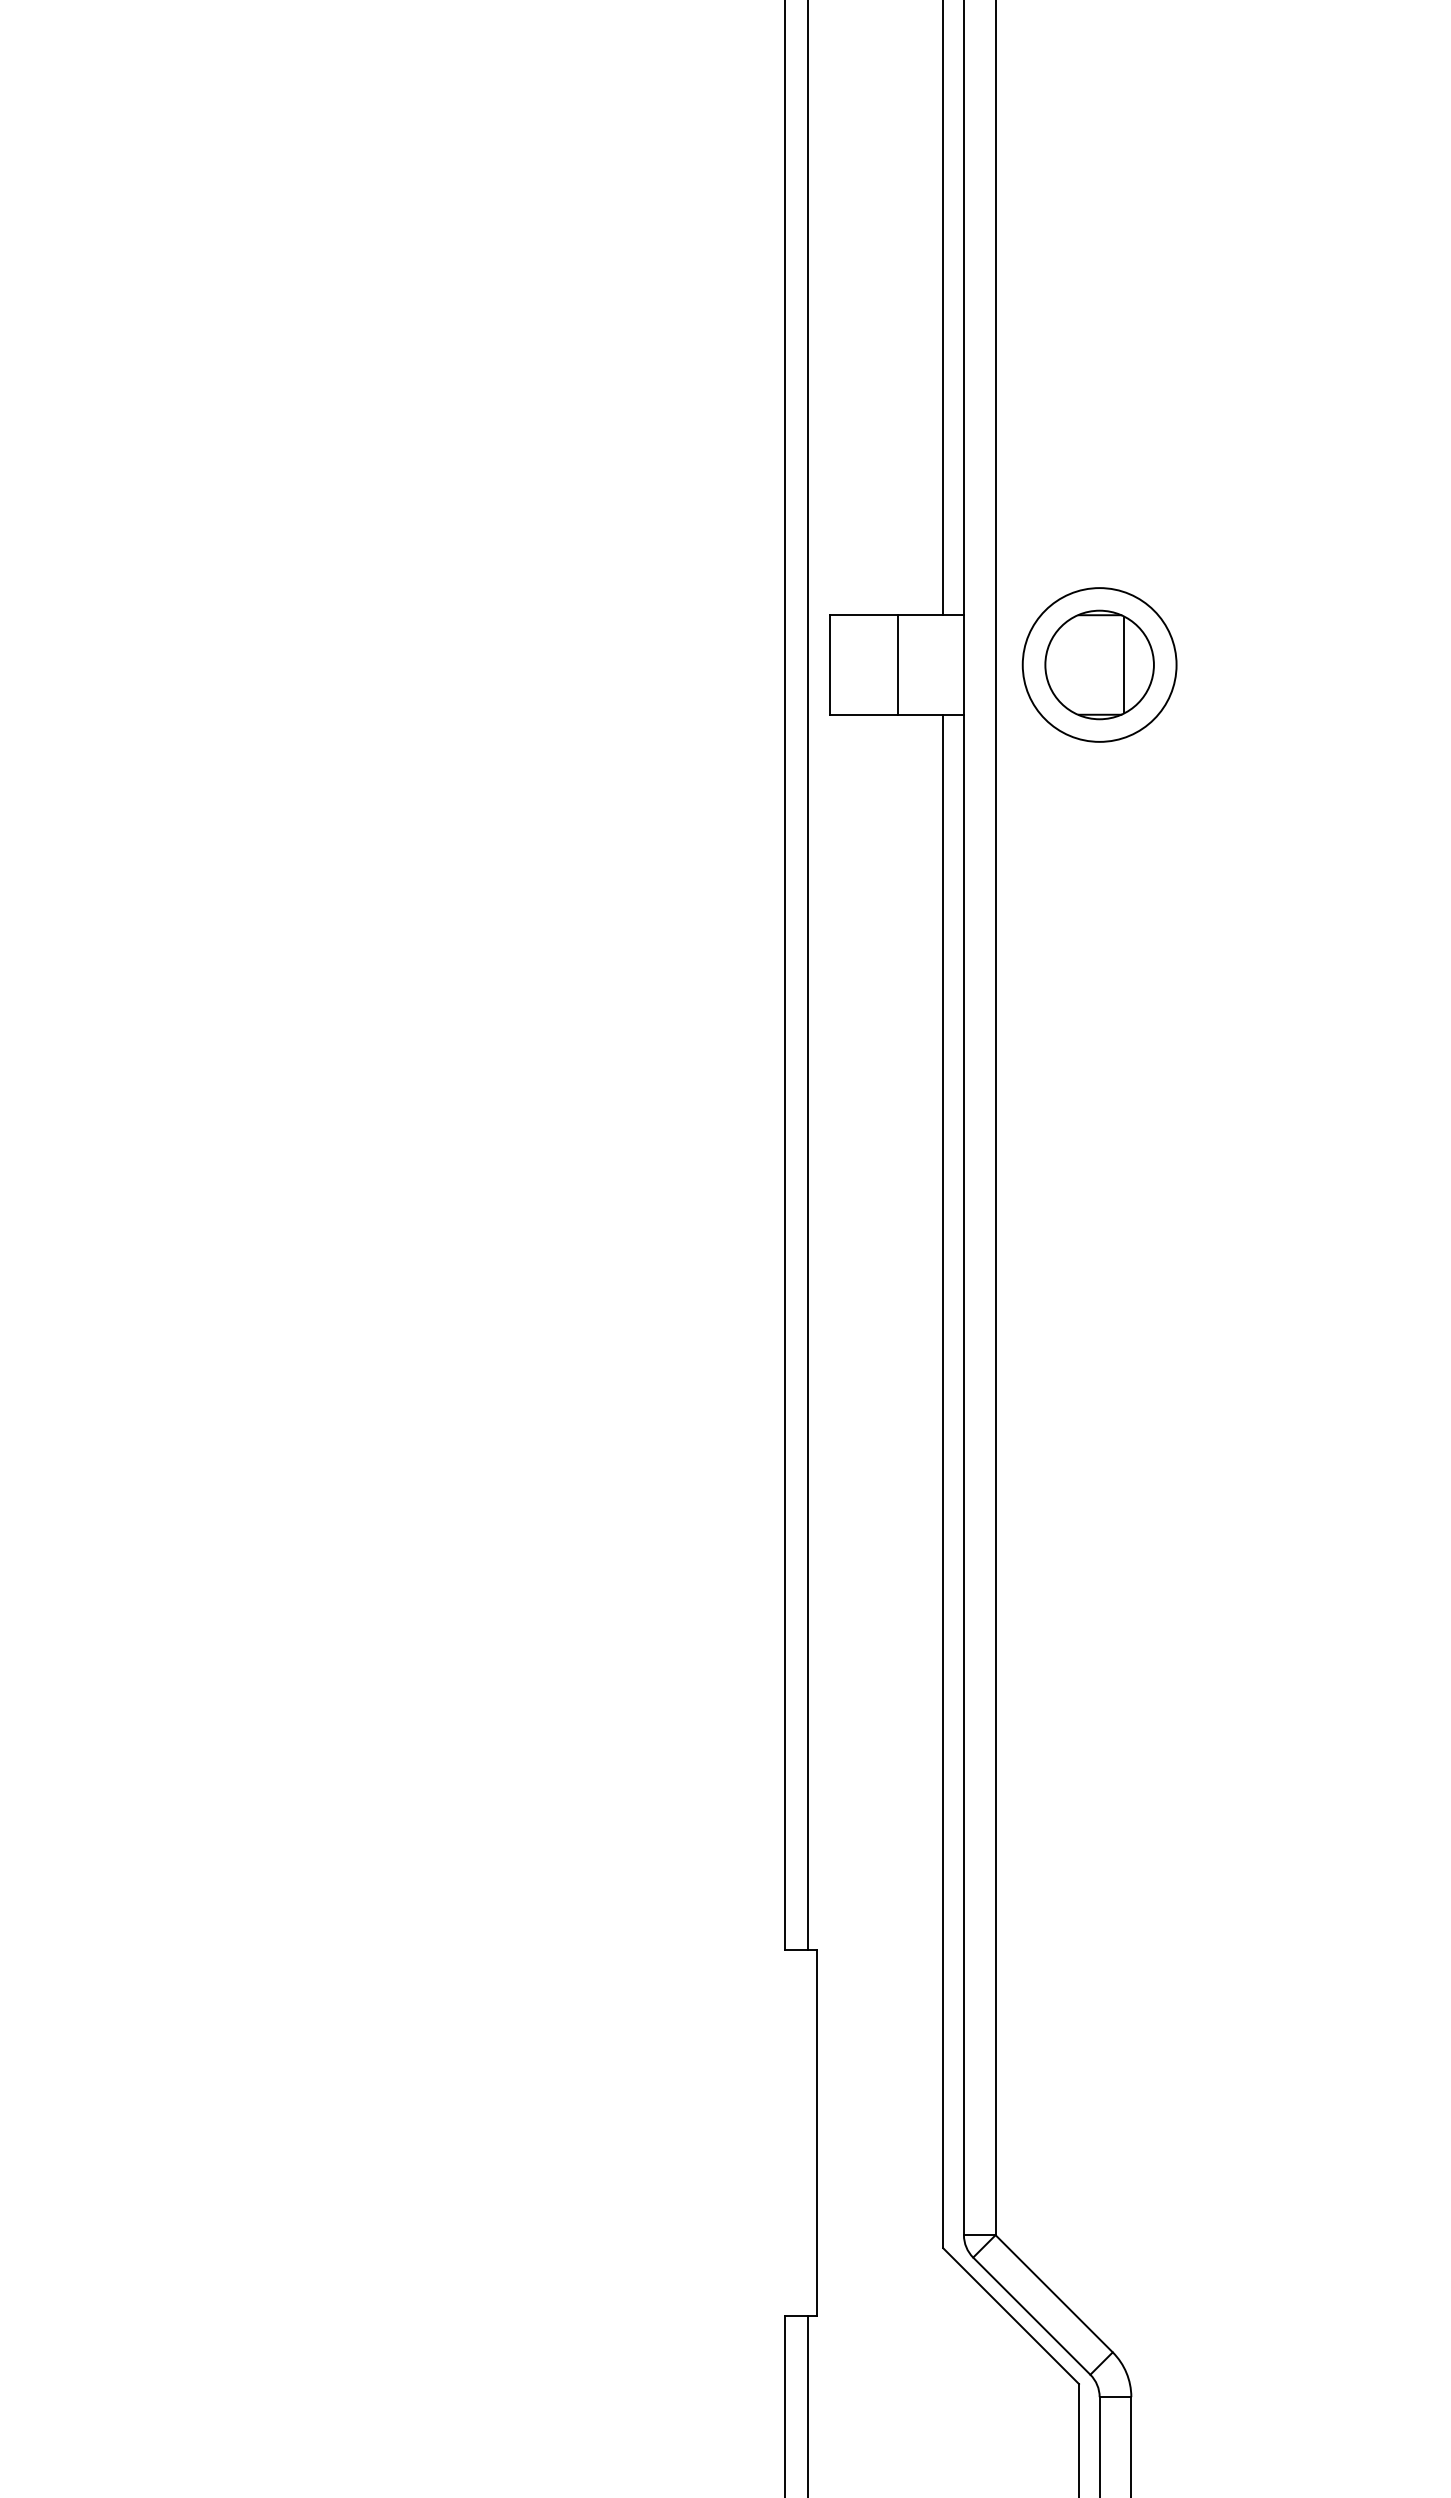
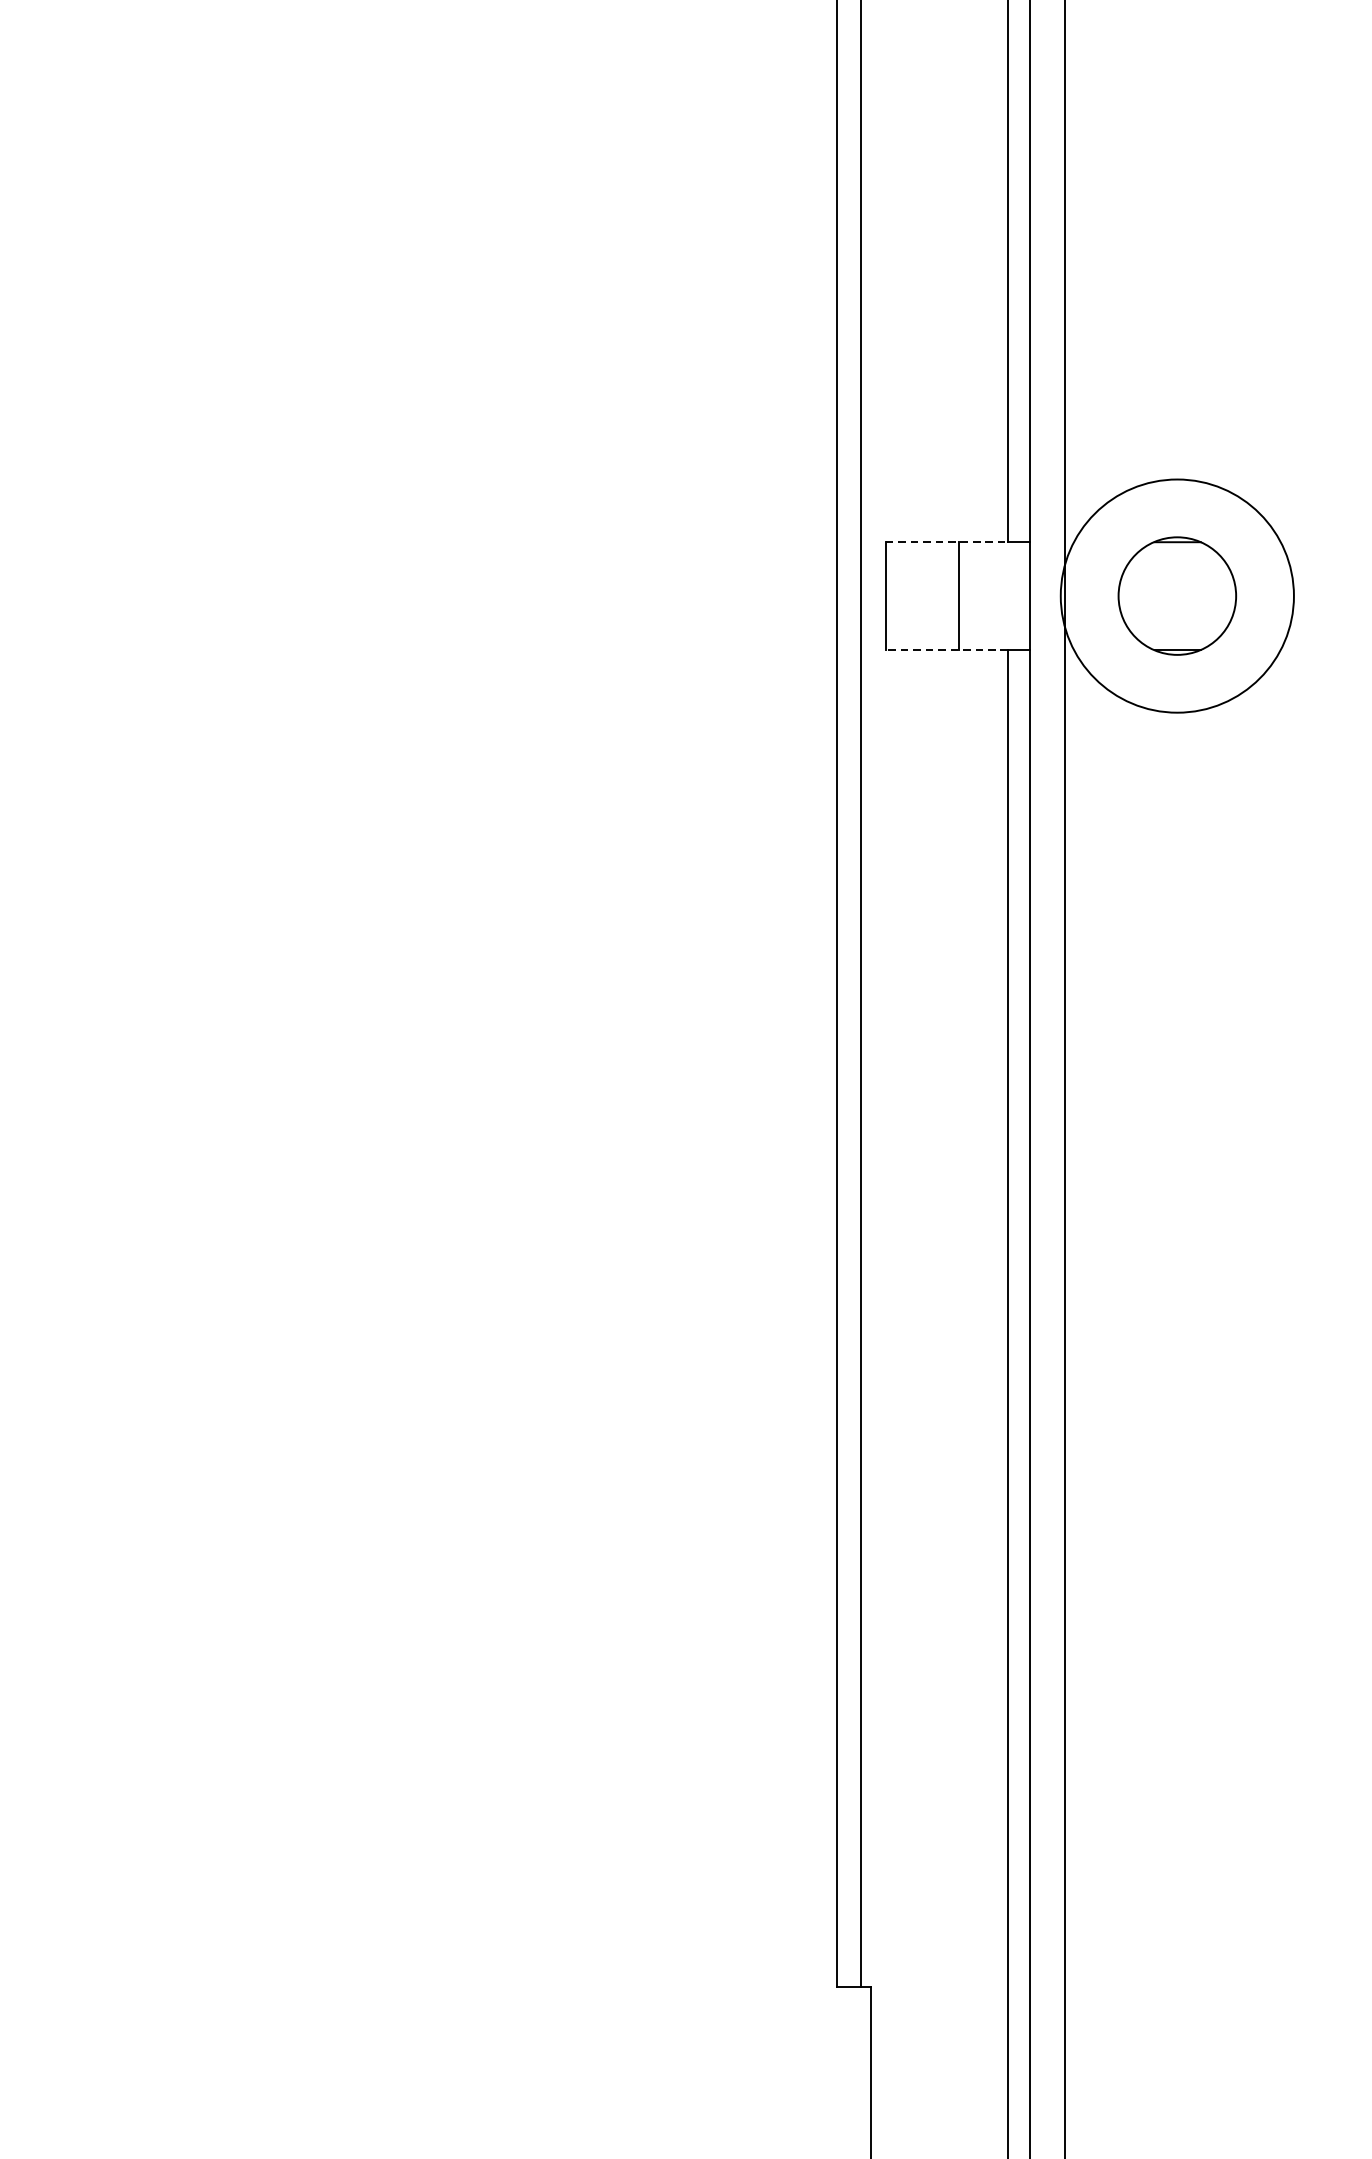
line: (886, 615) -> (946, 542), solid -> dashed
circle: (1099, 664) -> (1177, 595), size x1.4
line: (1124, 664) -> (1204, 595), removed
line: (886, 714) -> (946, 649), solid -> dashed

